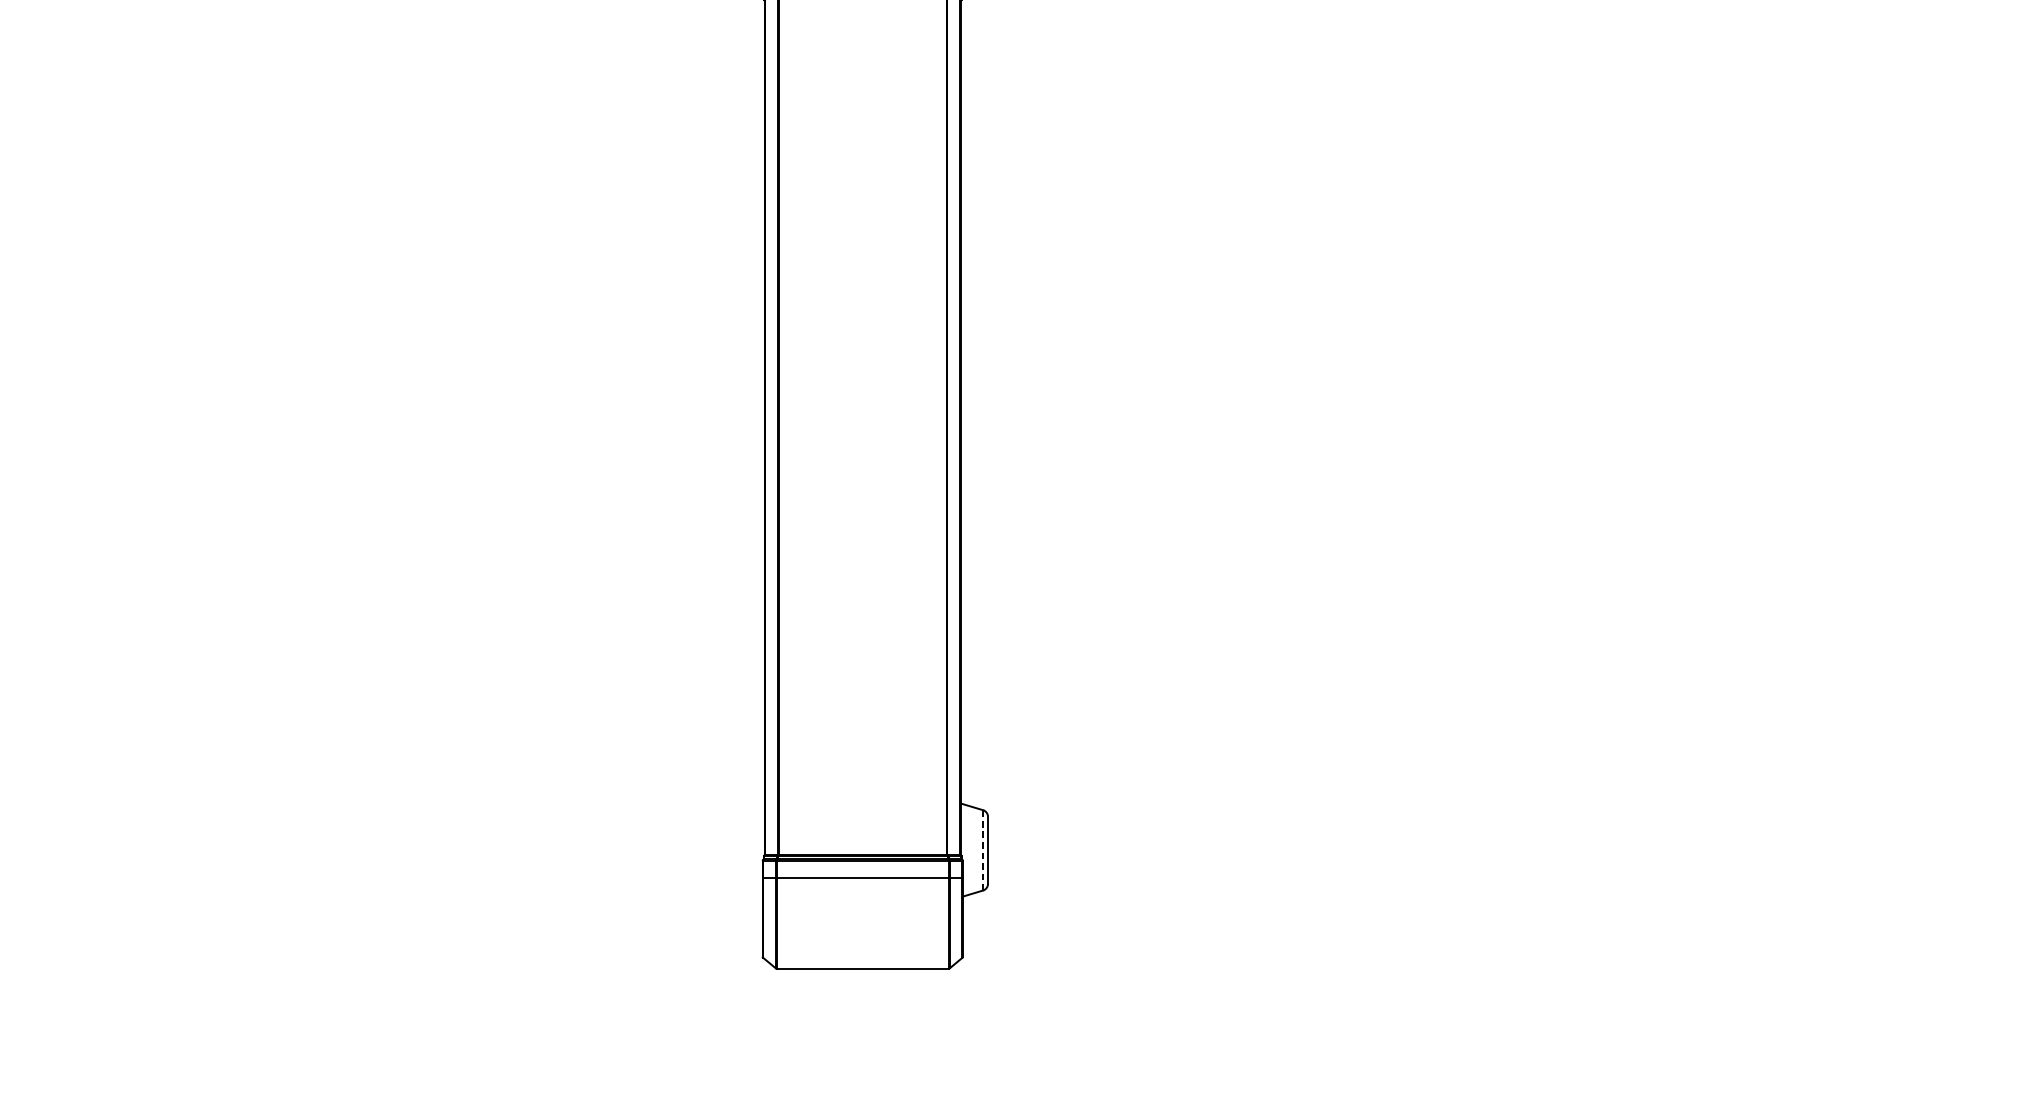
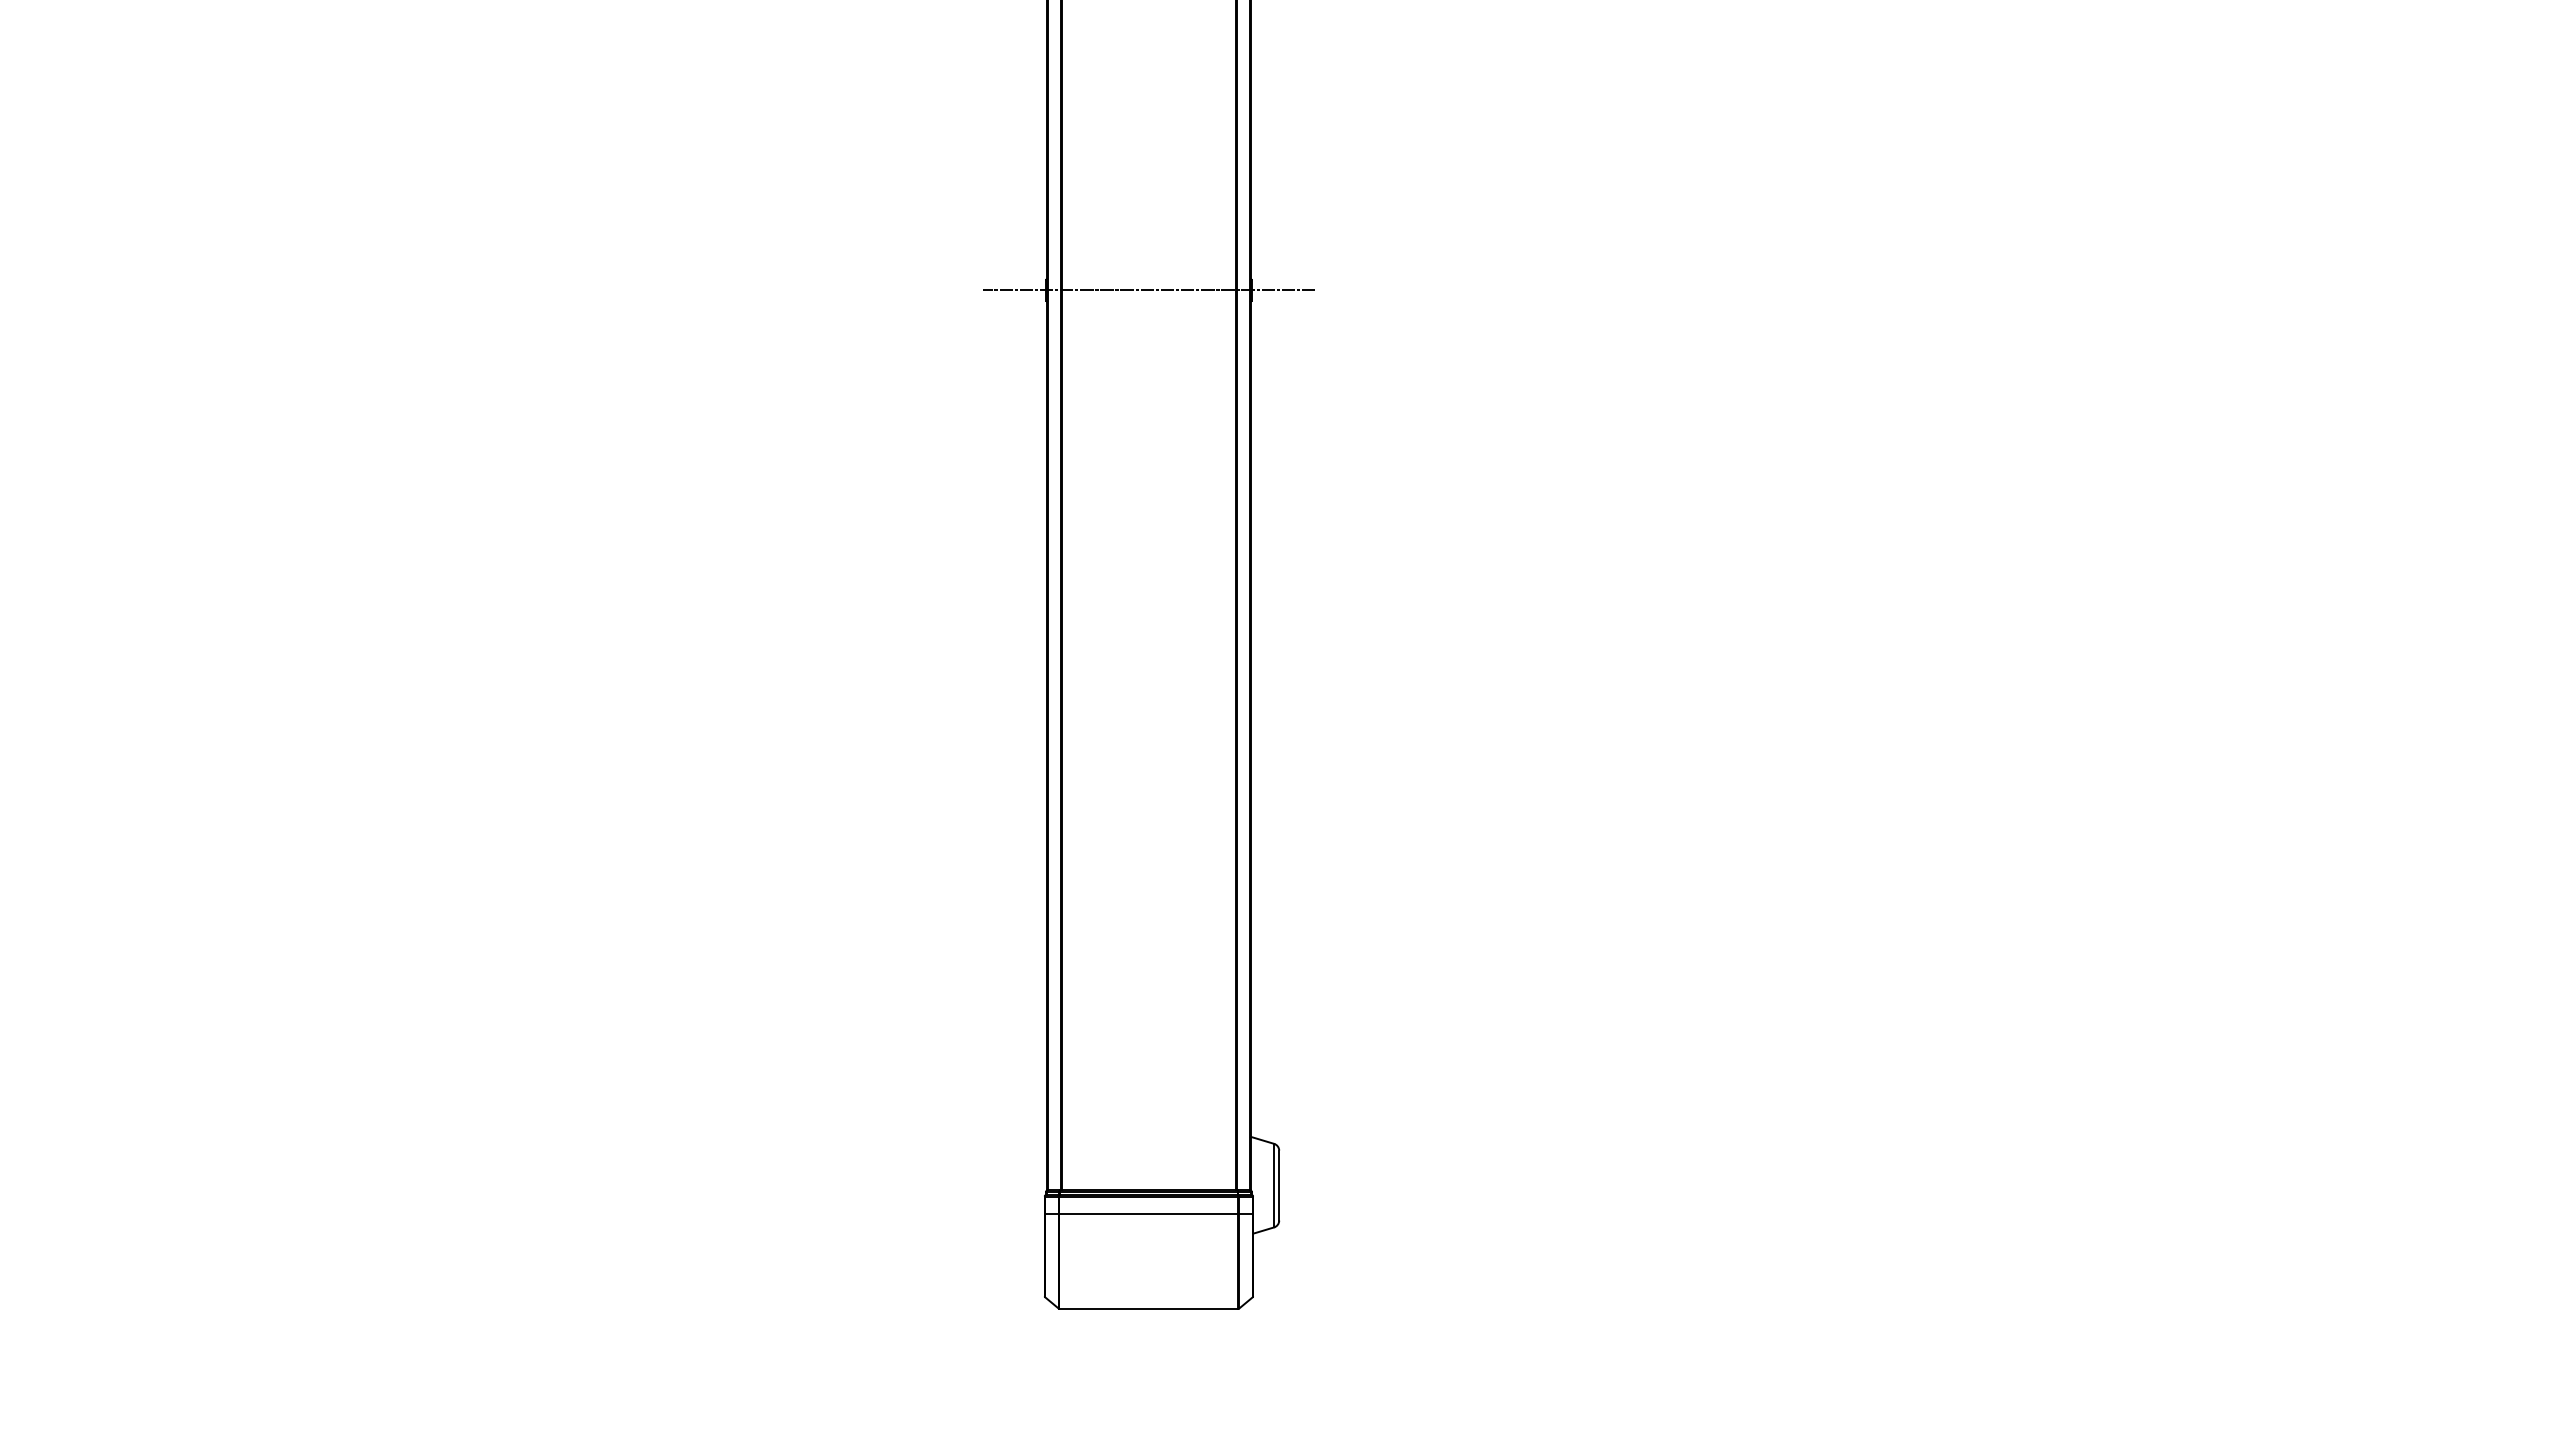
line: (983, 850) -> (1274, 1185), dashed -> solid

